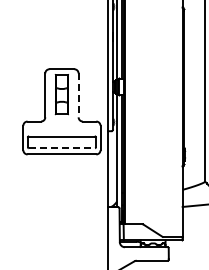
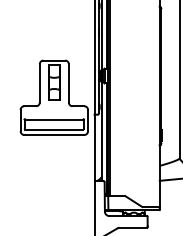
line: (78, 95) -> (68, 83), dashed -> solid
line: (62, 148) -> (54, 129), dashed -> solid

